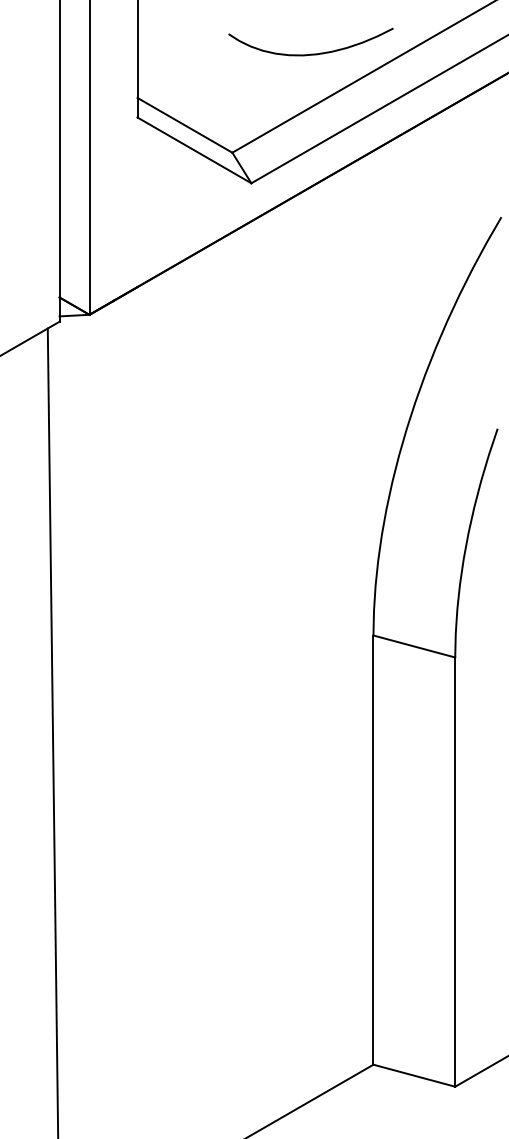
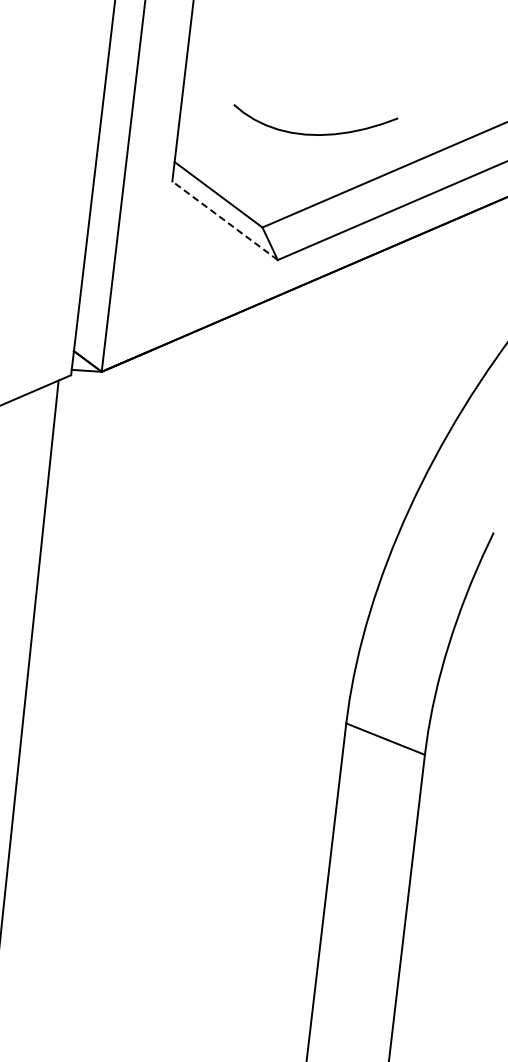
curve: (310, 53) -> (312, 133), moved
line: (194, 150) -> (225, 220), solid -> dashed

